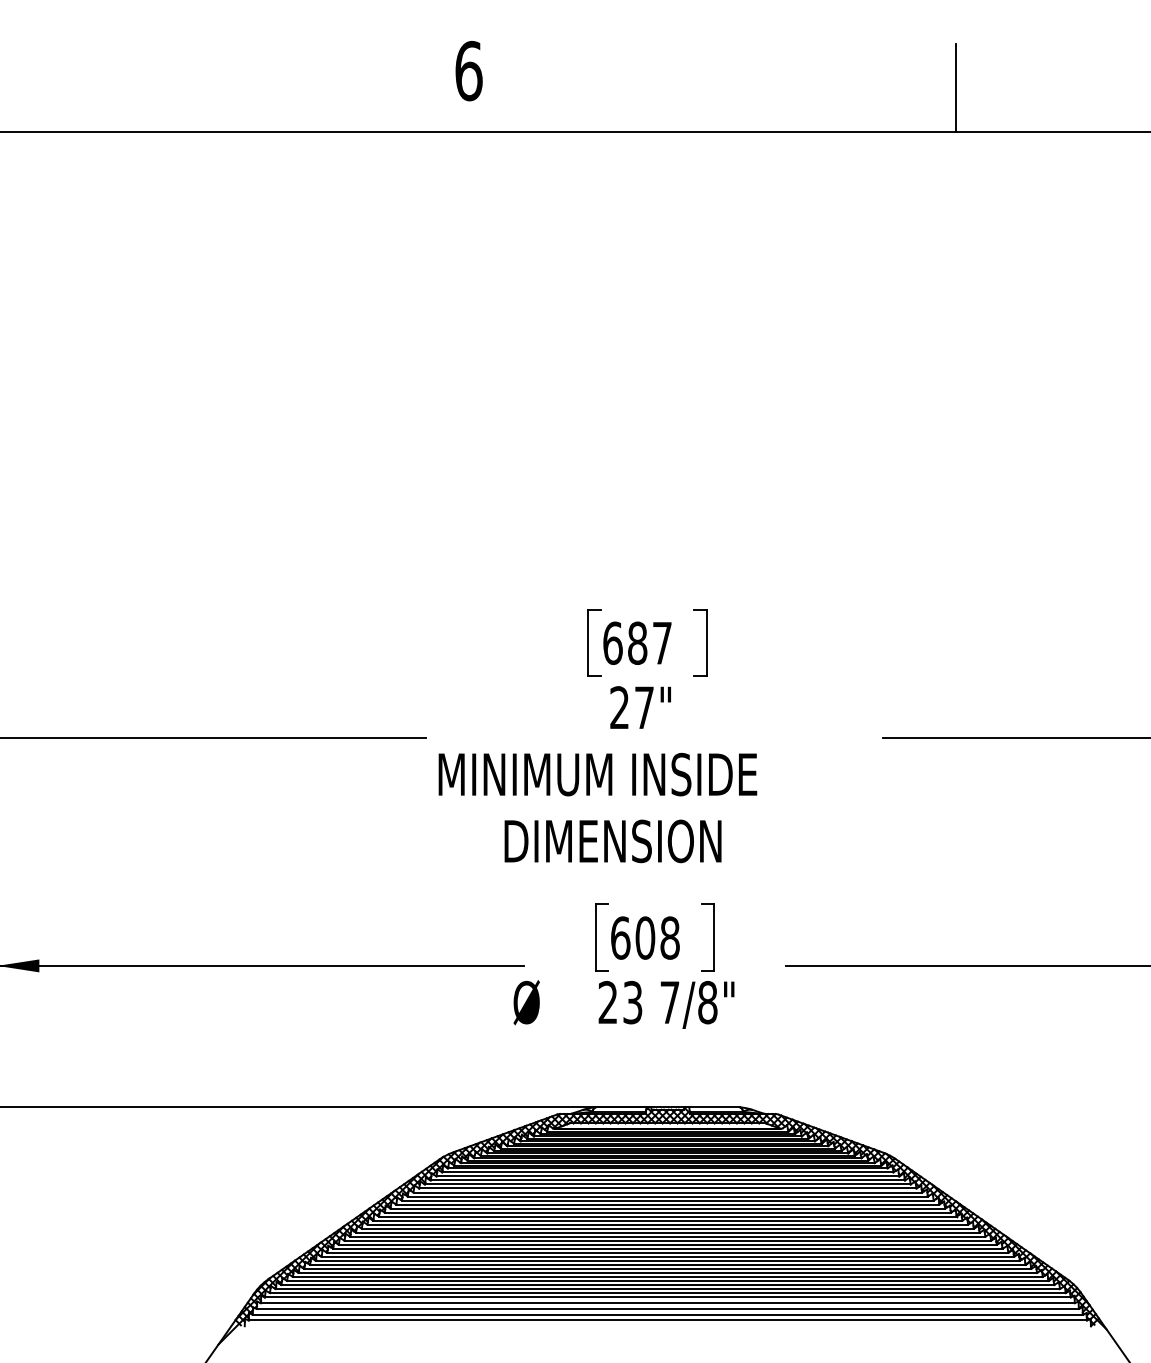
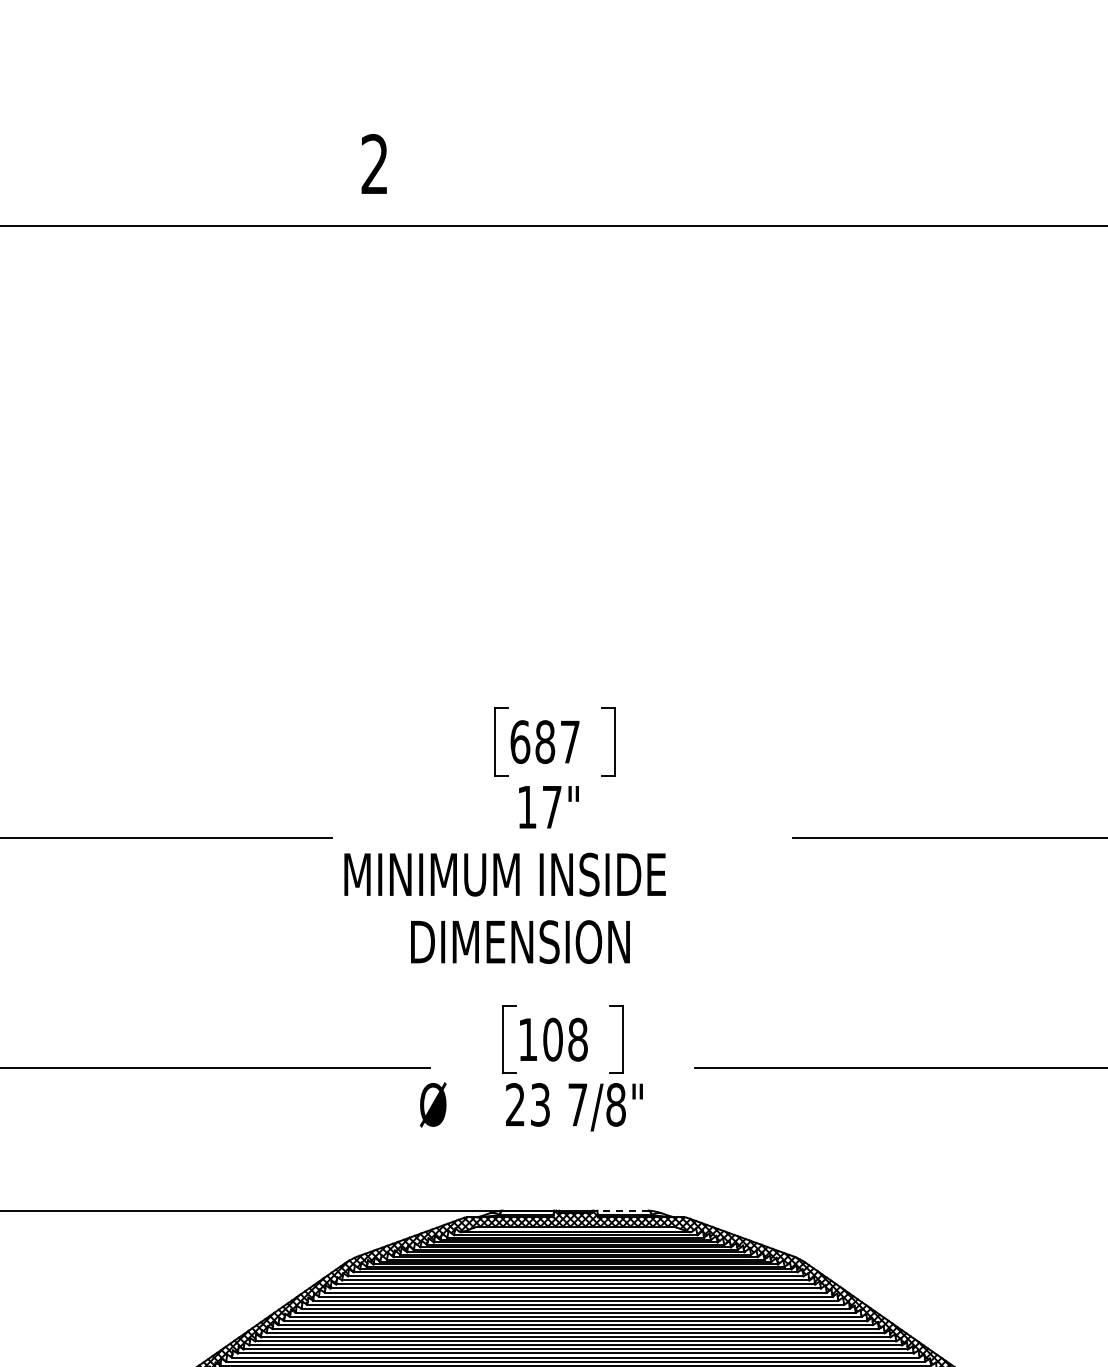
text: (468, 70) -> (374, 163), 6 -> 2
line: (955, 87) -> (866, 180), removed
text: (619, 707) -> (526, 806), 27" -> 17"
text: (620, 937) -> (527, 1039), 608 -> 108
line: (714, 1107) -> (622, 1210), solid -> dashed

